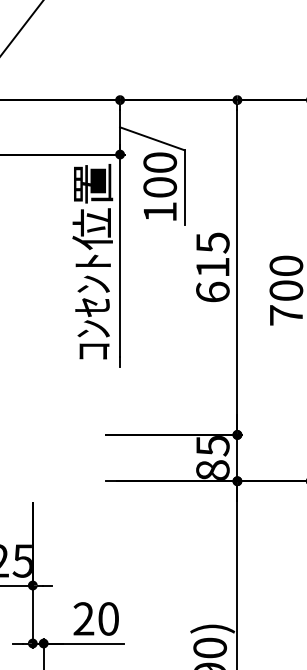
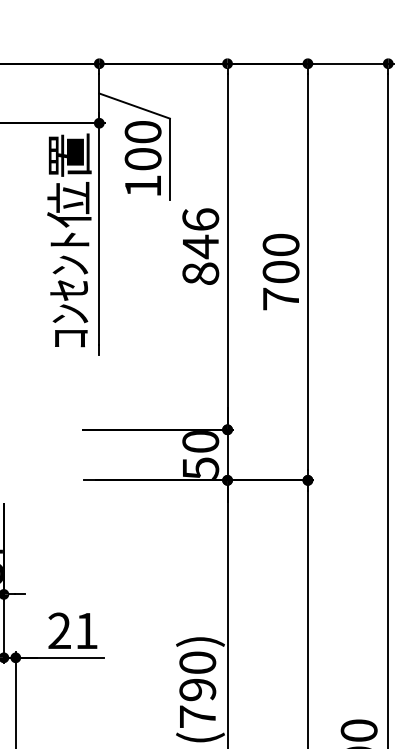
text: (212, 267) -> (200, 246), 615 -> 846
text: (212, 457) -> (200, 454), 85 -> 50
text: (108, 618) -> (86, 630), 20 -> 21

